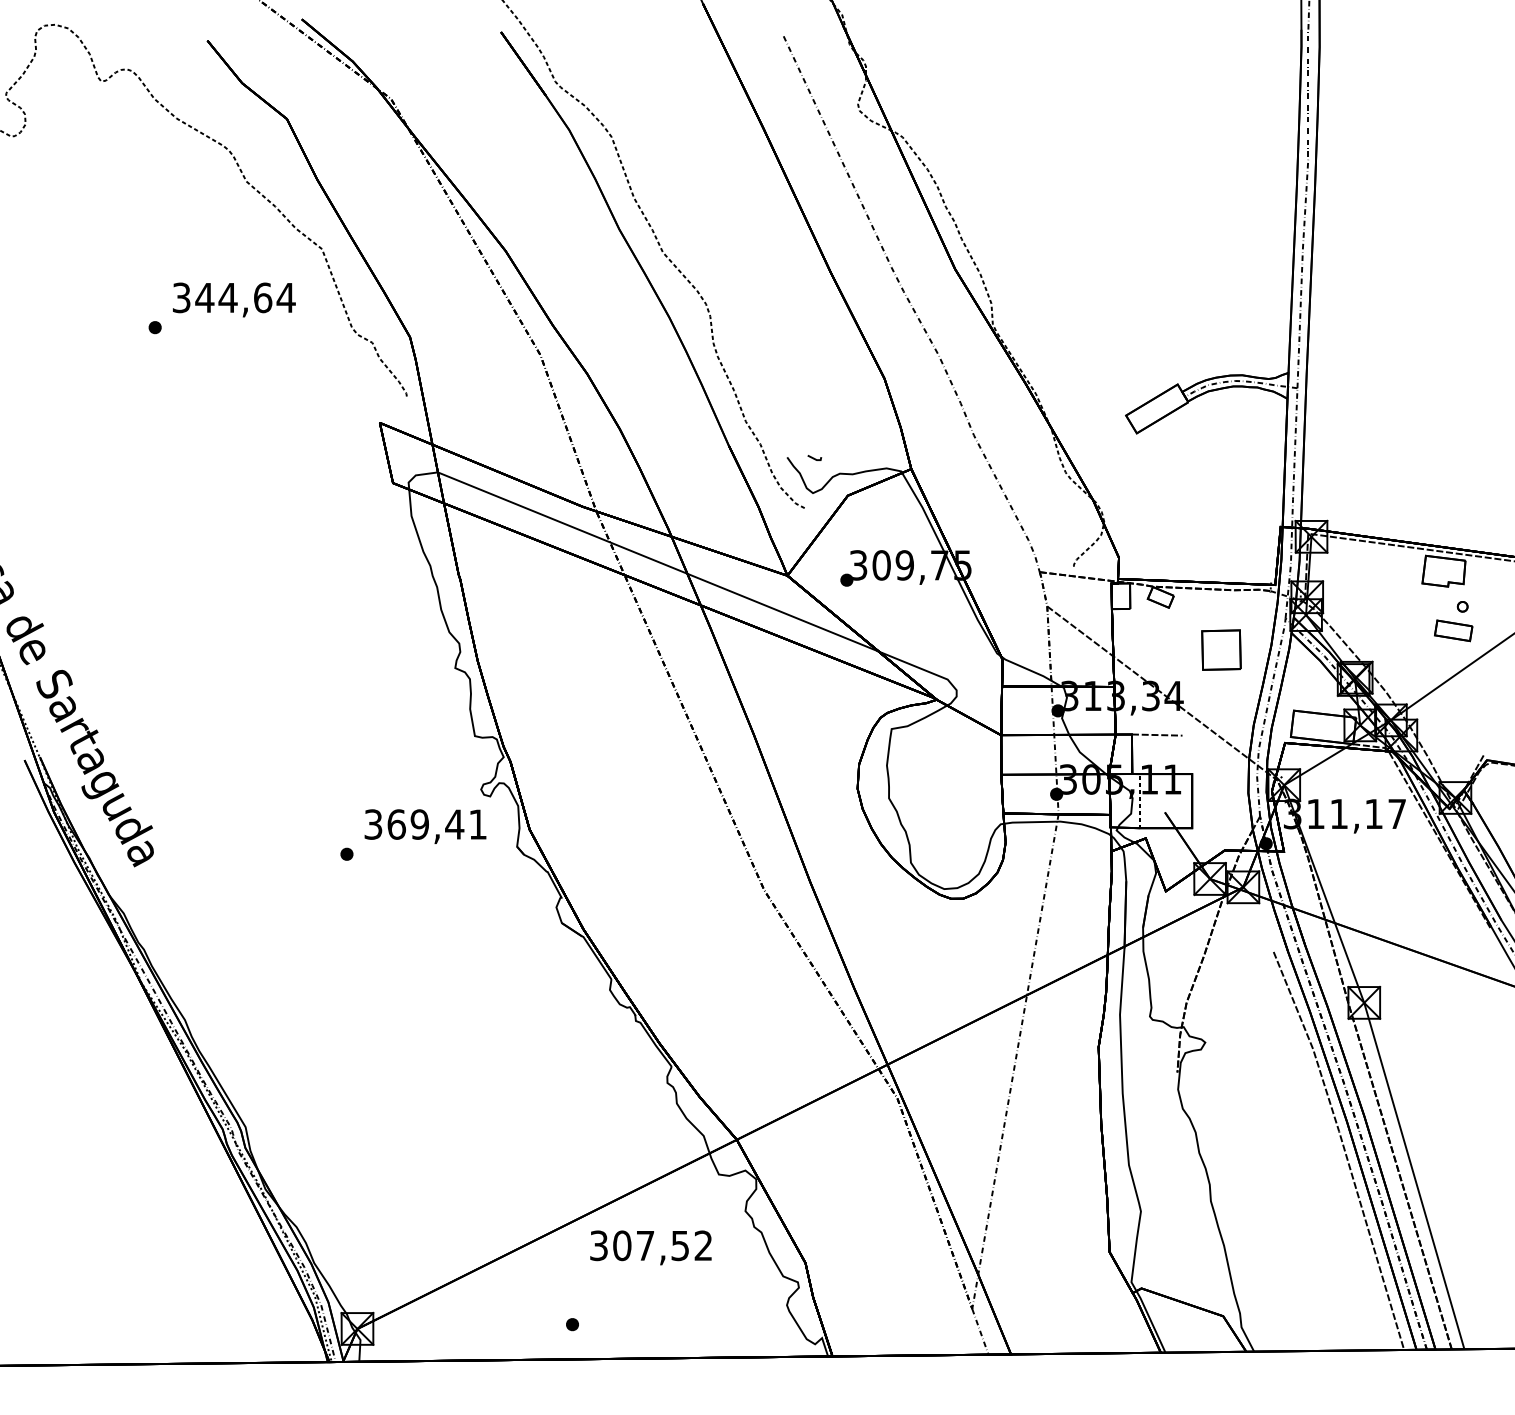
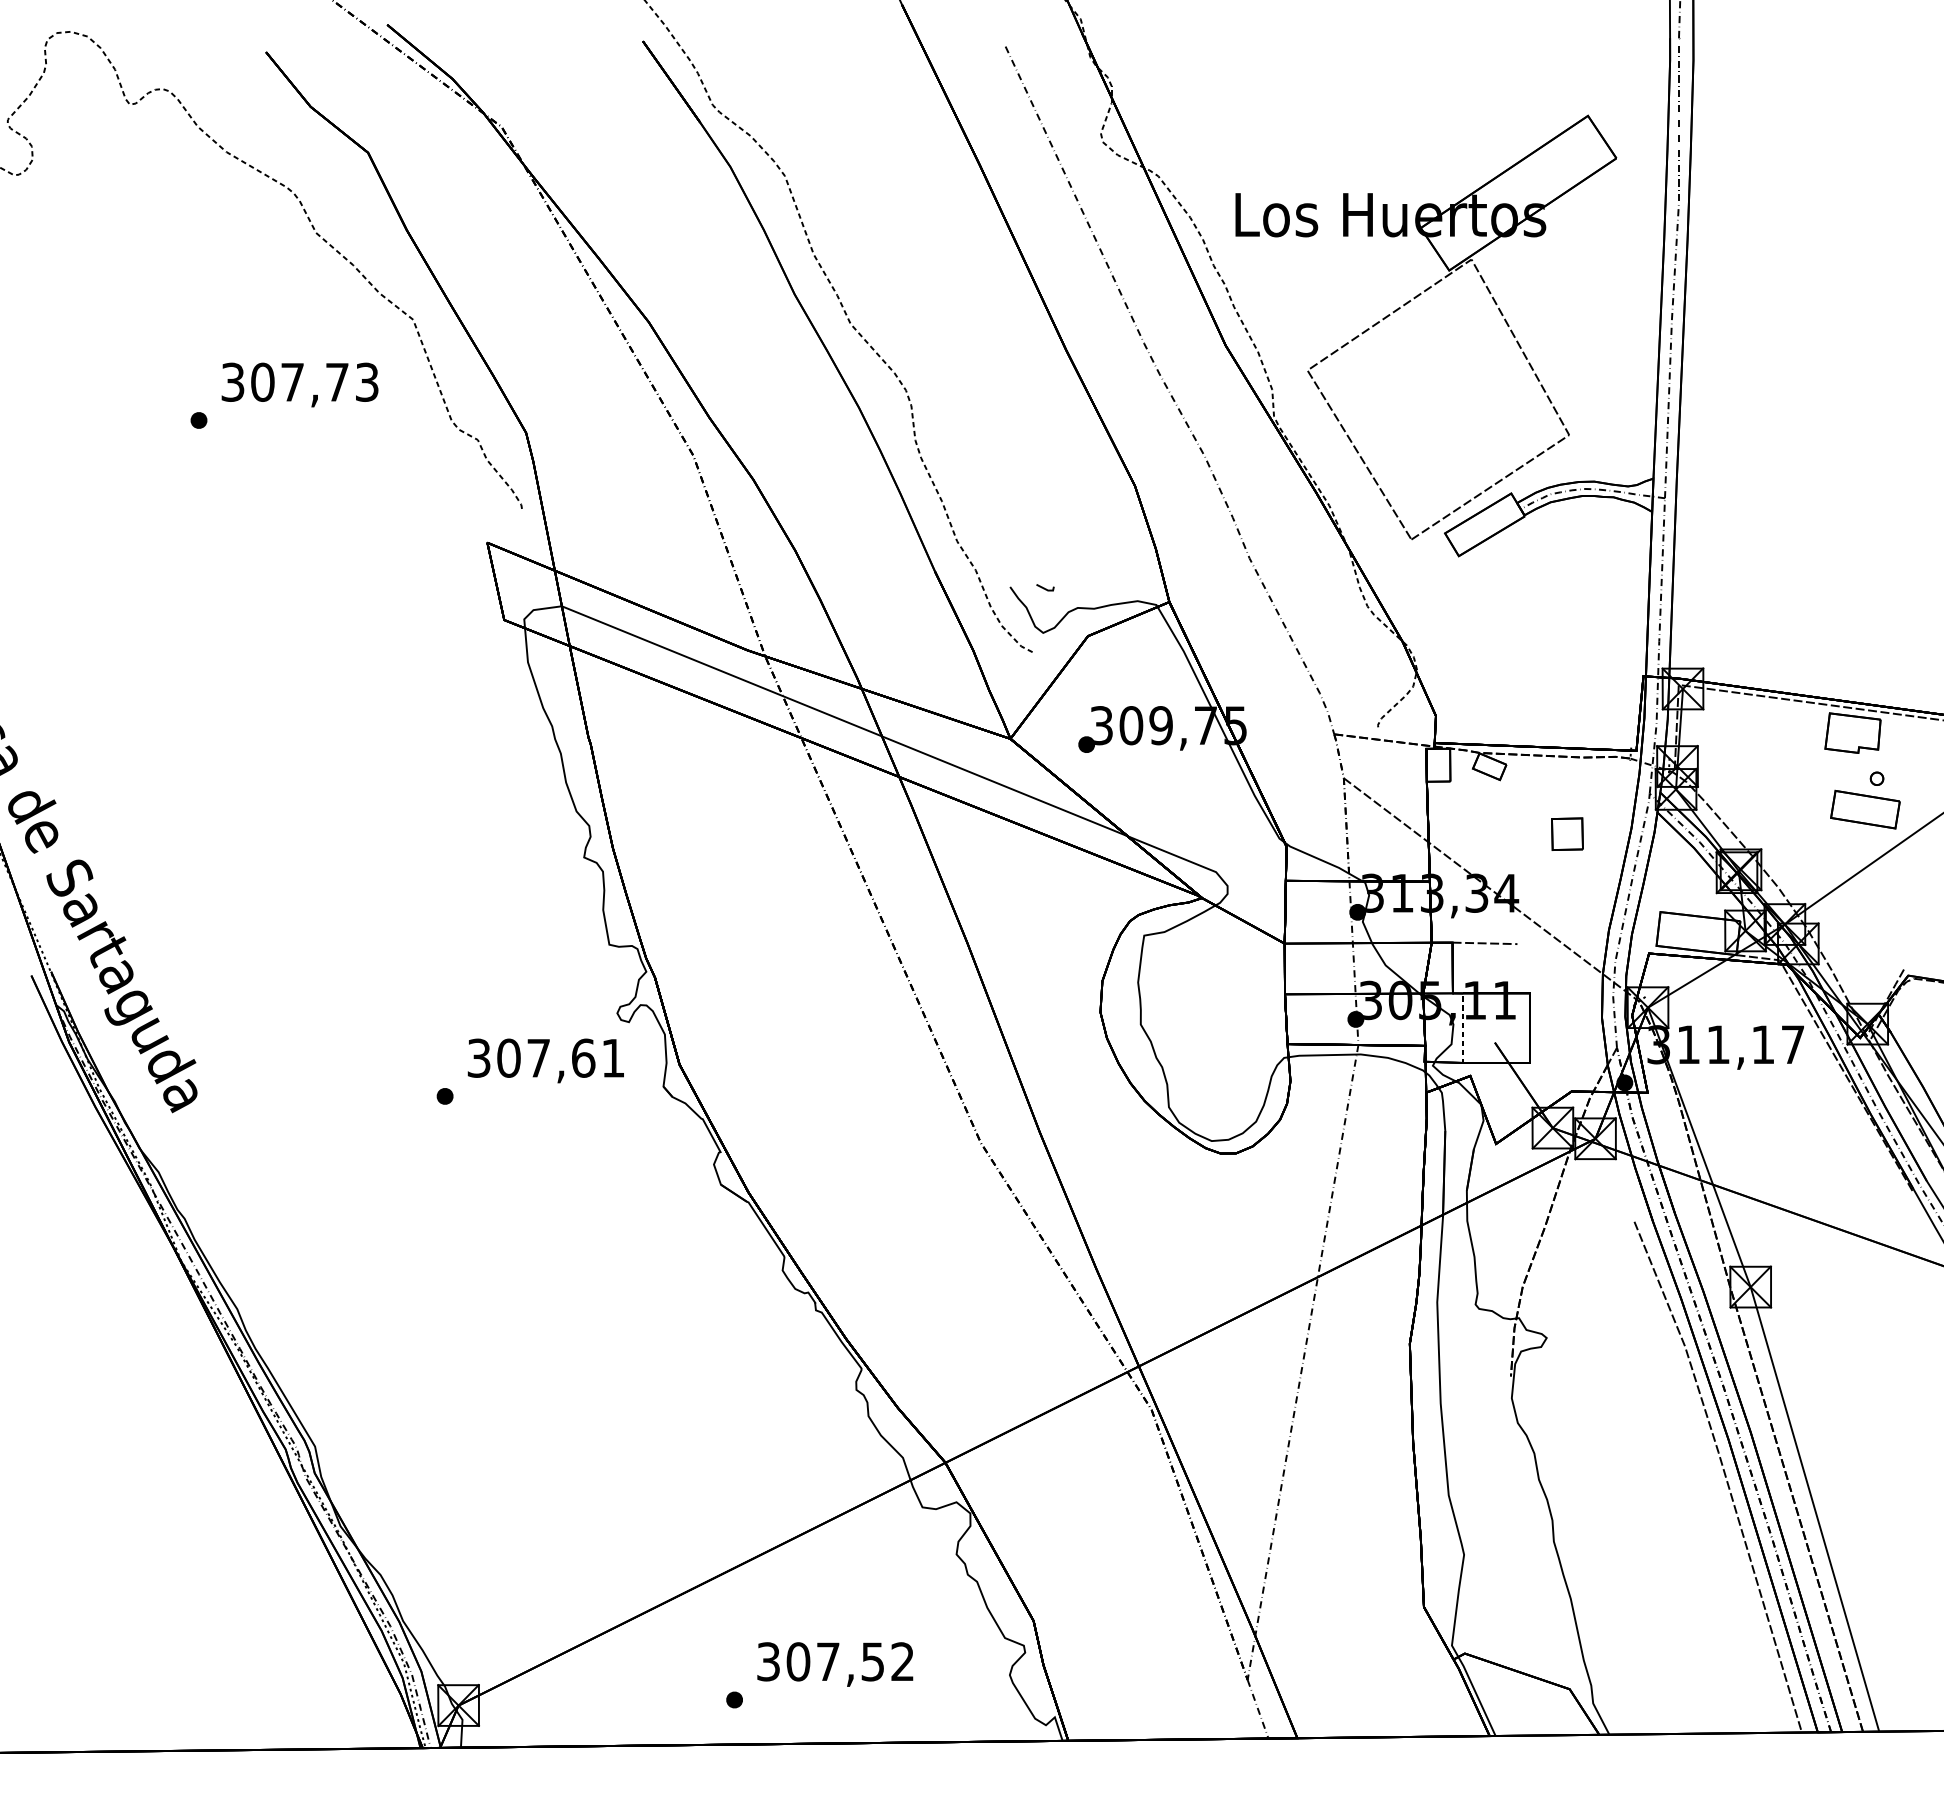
part: (1097, 236) -> (1408, 303), added
text: (245, 297) -> (314, 381), 344,64 -> 307,73
part: (1453, 630) -> (1865, 809), size x1.43
part: (1221, 649) -> (1567, 833), size x0.62
text: (425, 823) -> (546, 1057), 369,41 -> 307,61
text: (651, 1247) -> (835, 1664), moved

